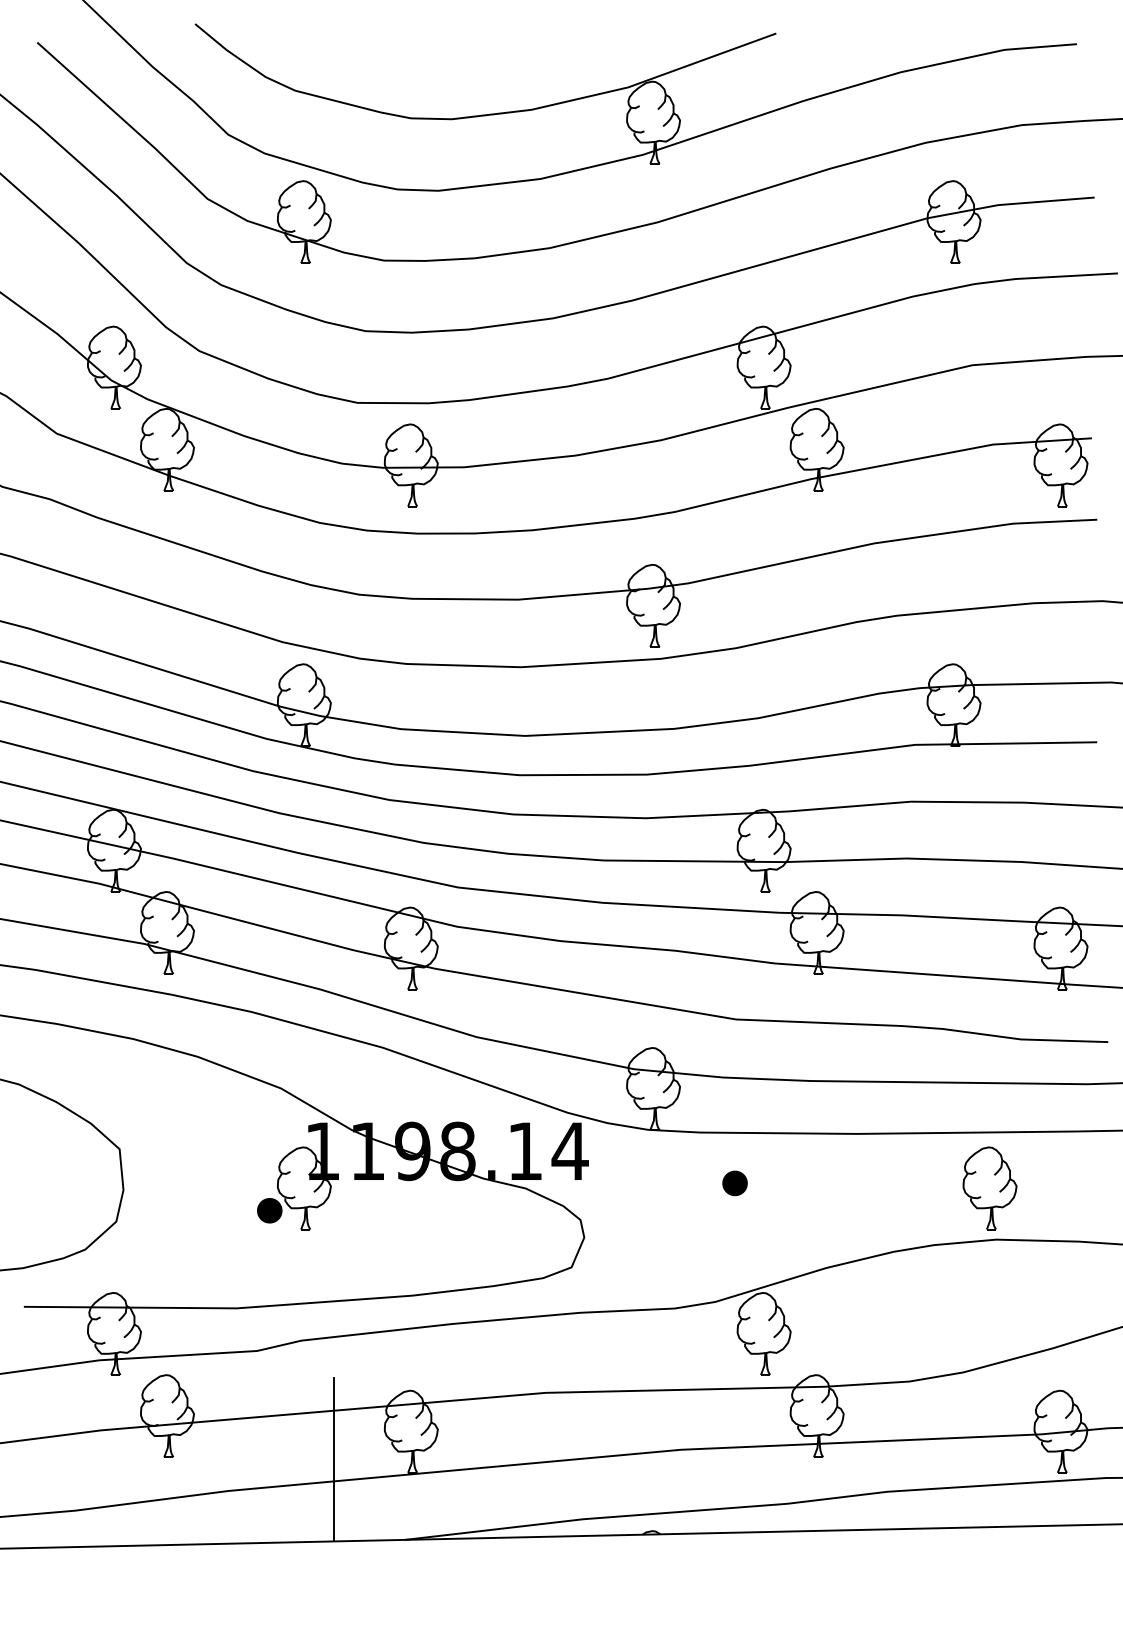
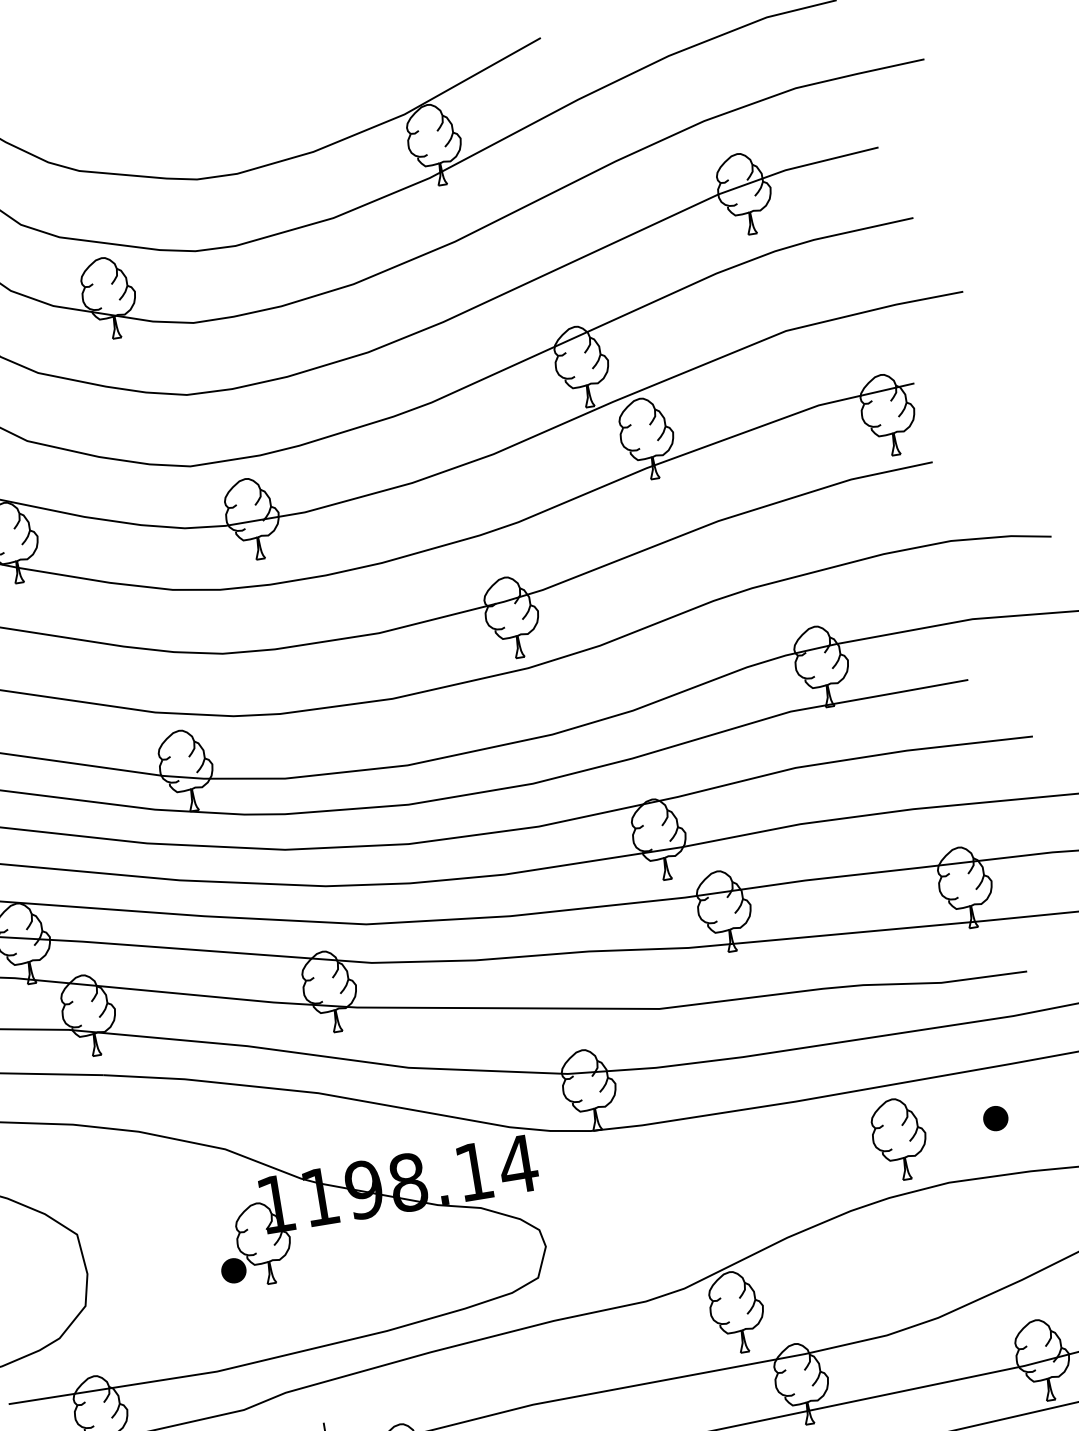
part: (734, 1183) -> (995, 1118), moved
part: (989, 1188) -> (899, 1139), moved

